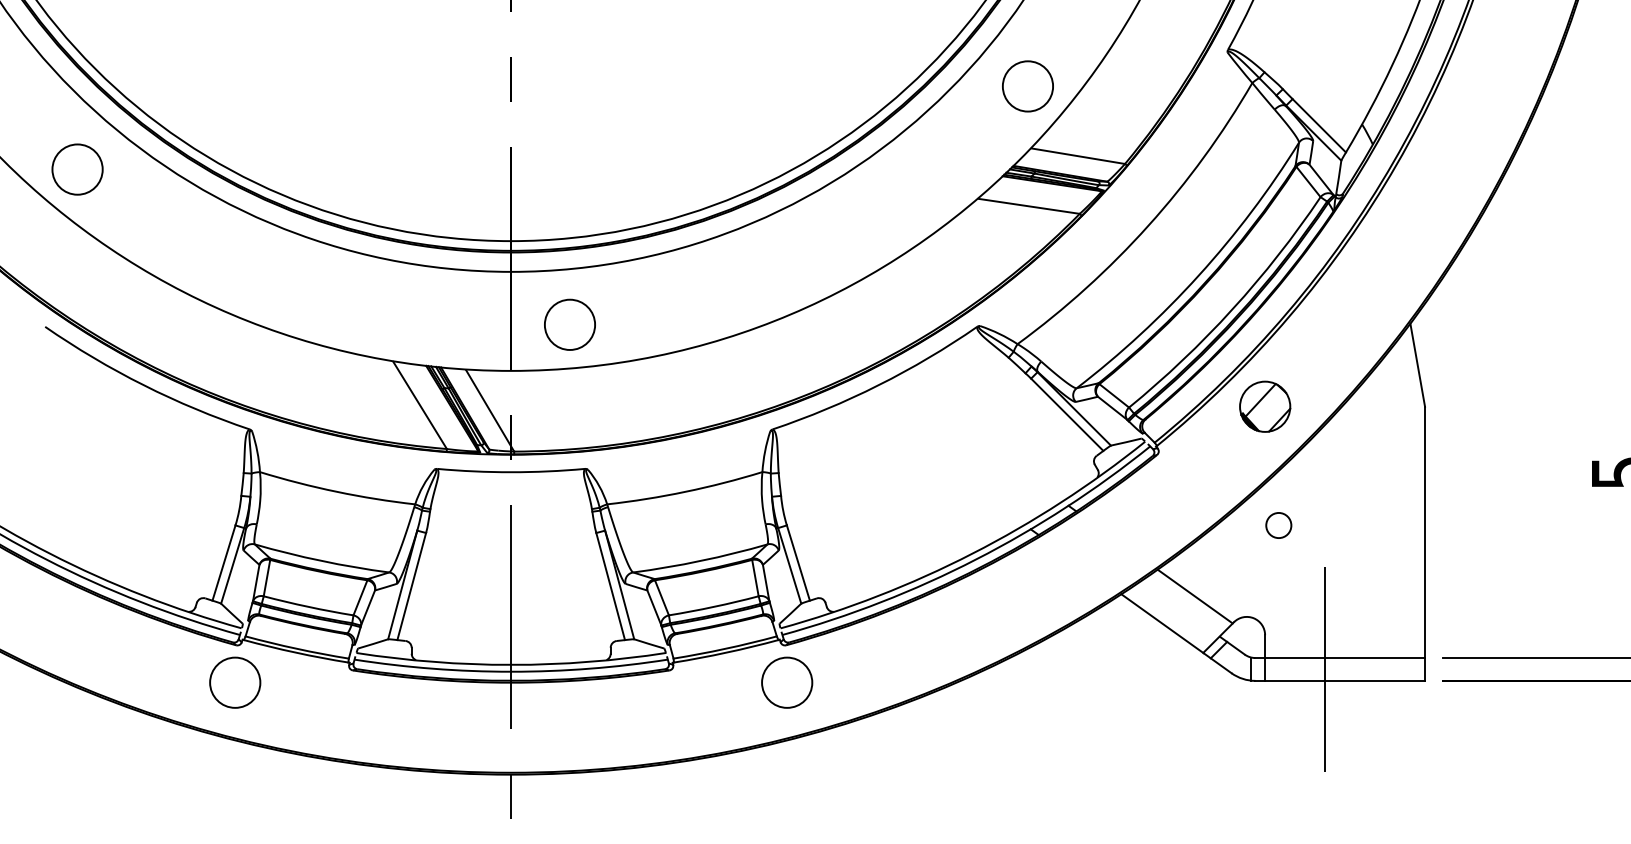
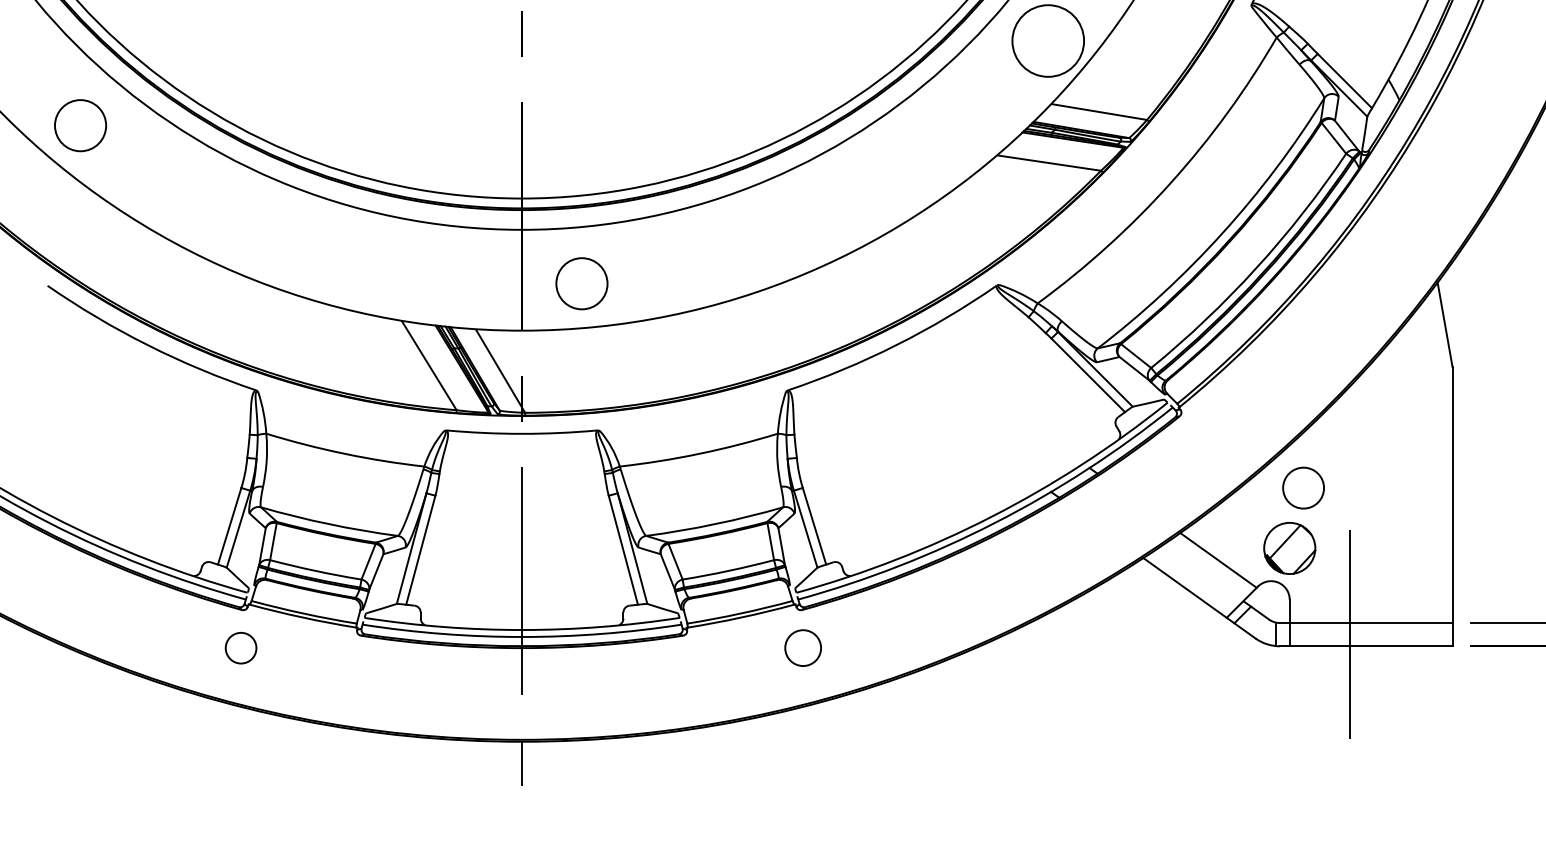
circle: (1027, 86) -> (1047, 41), size x1.4
part: (1265, 406) -> (1290, 548), moved
circle: (1278, 525) -> (1303, 488), size x1.6
circle: (235, 682) -> (241, 647), size x0.6
circle: (787, 682) -> (803, 647), size x0.7

